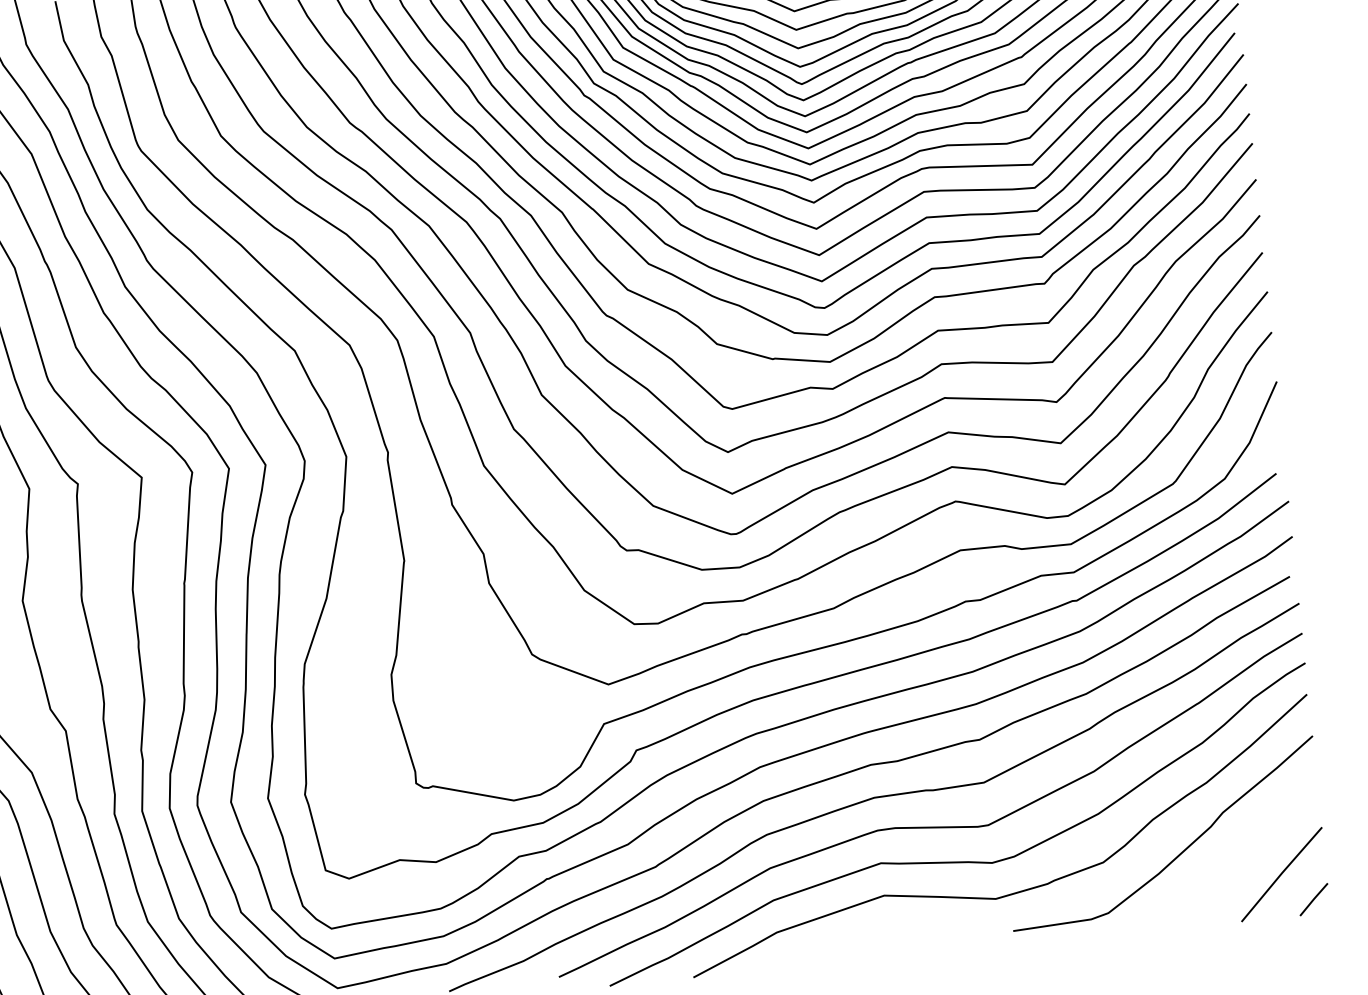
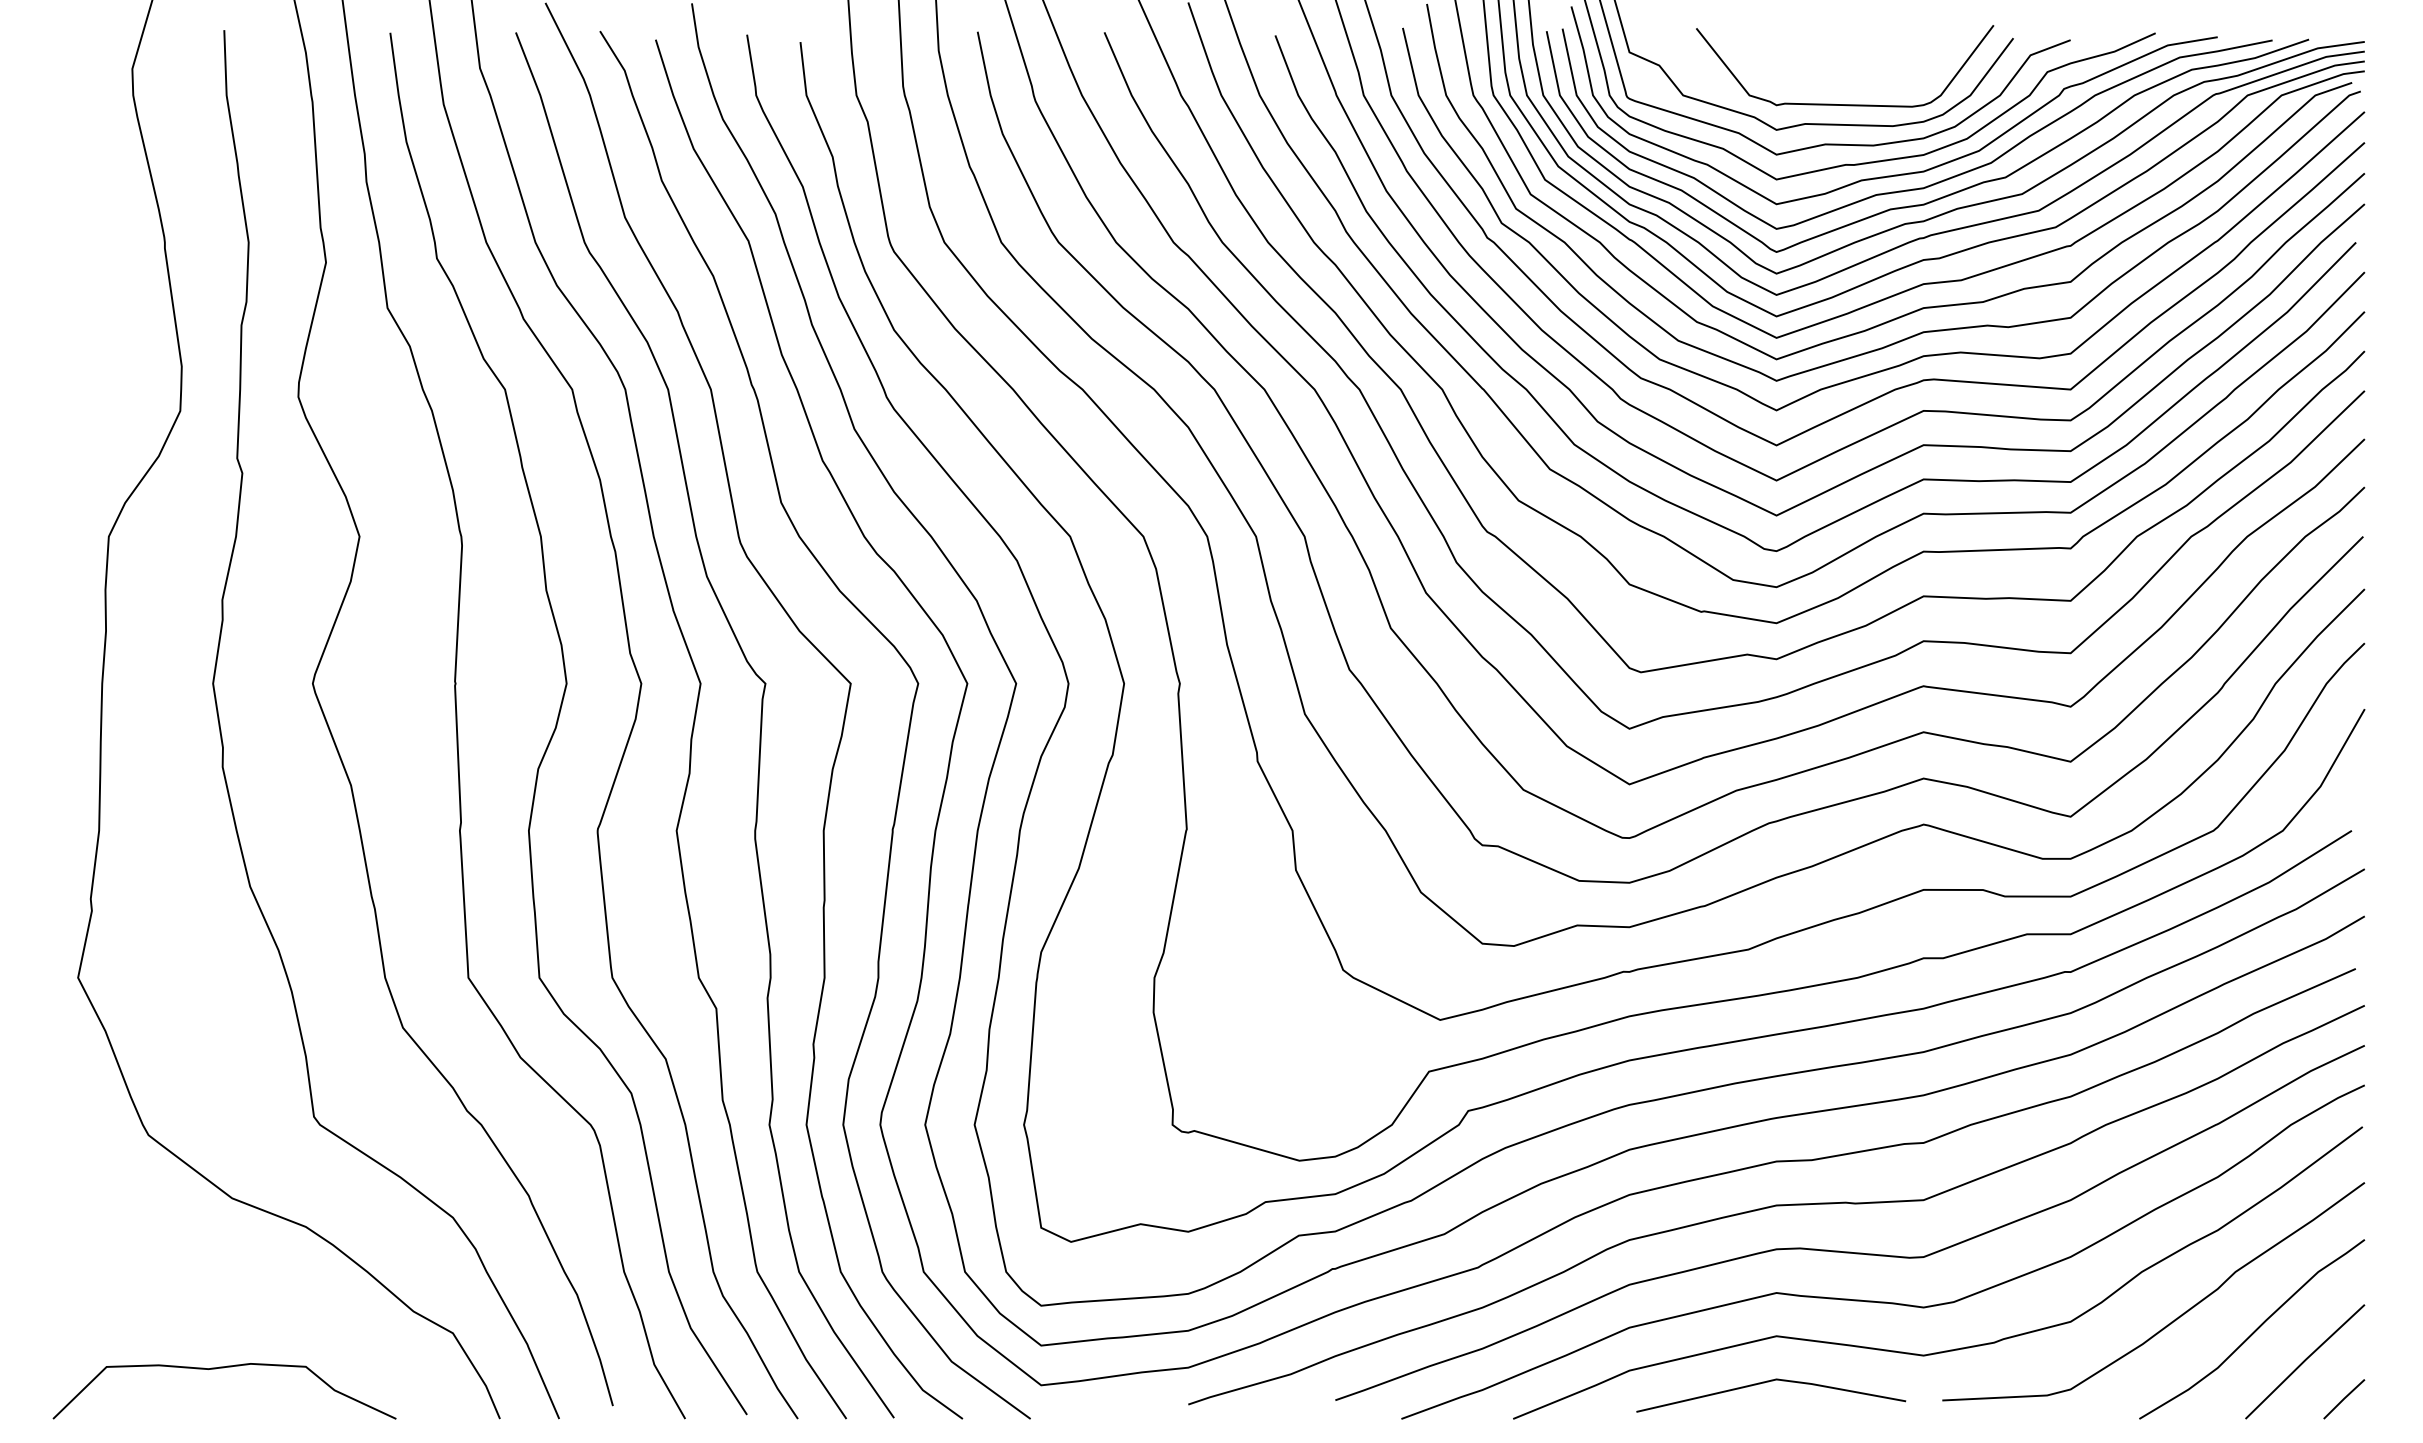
curve: (1241, 854) -> (2254, 1330), added
line: (881, 930) -> (1768, 1382), added

